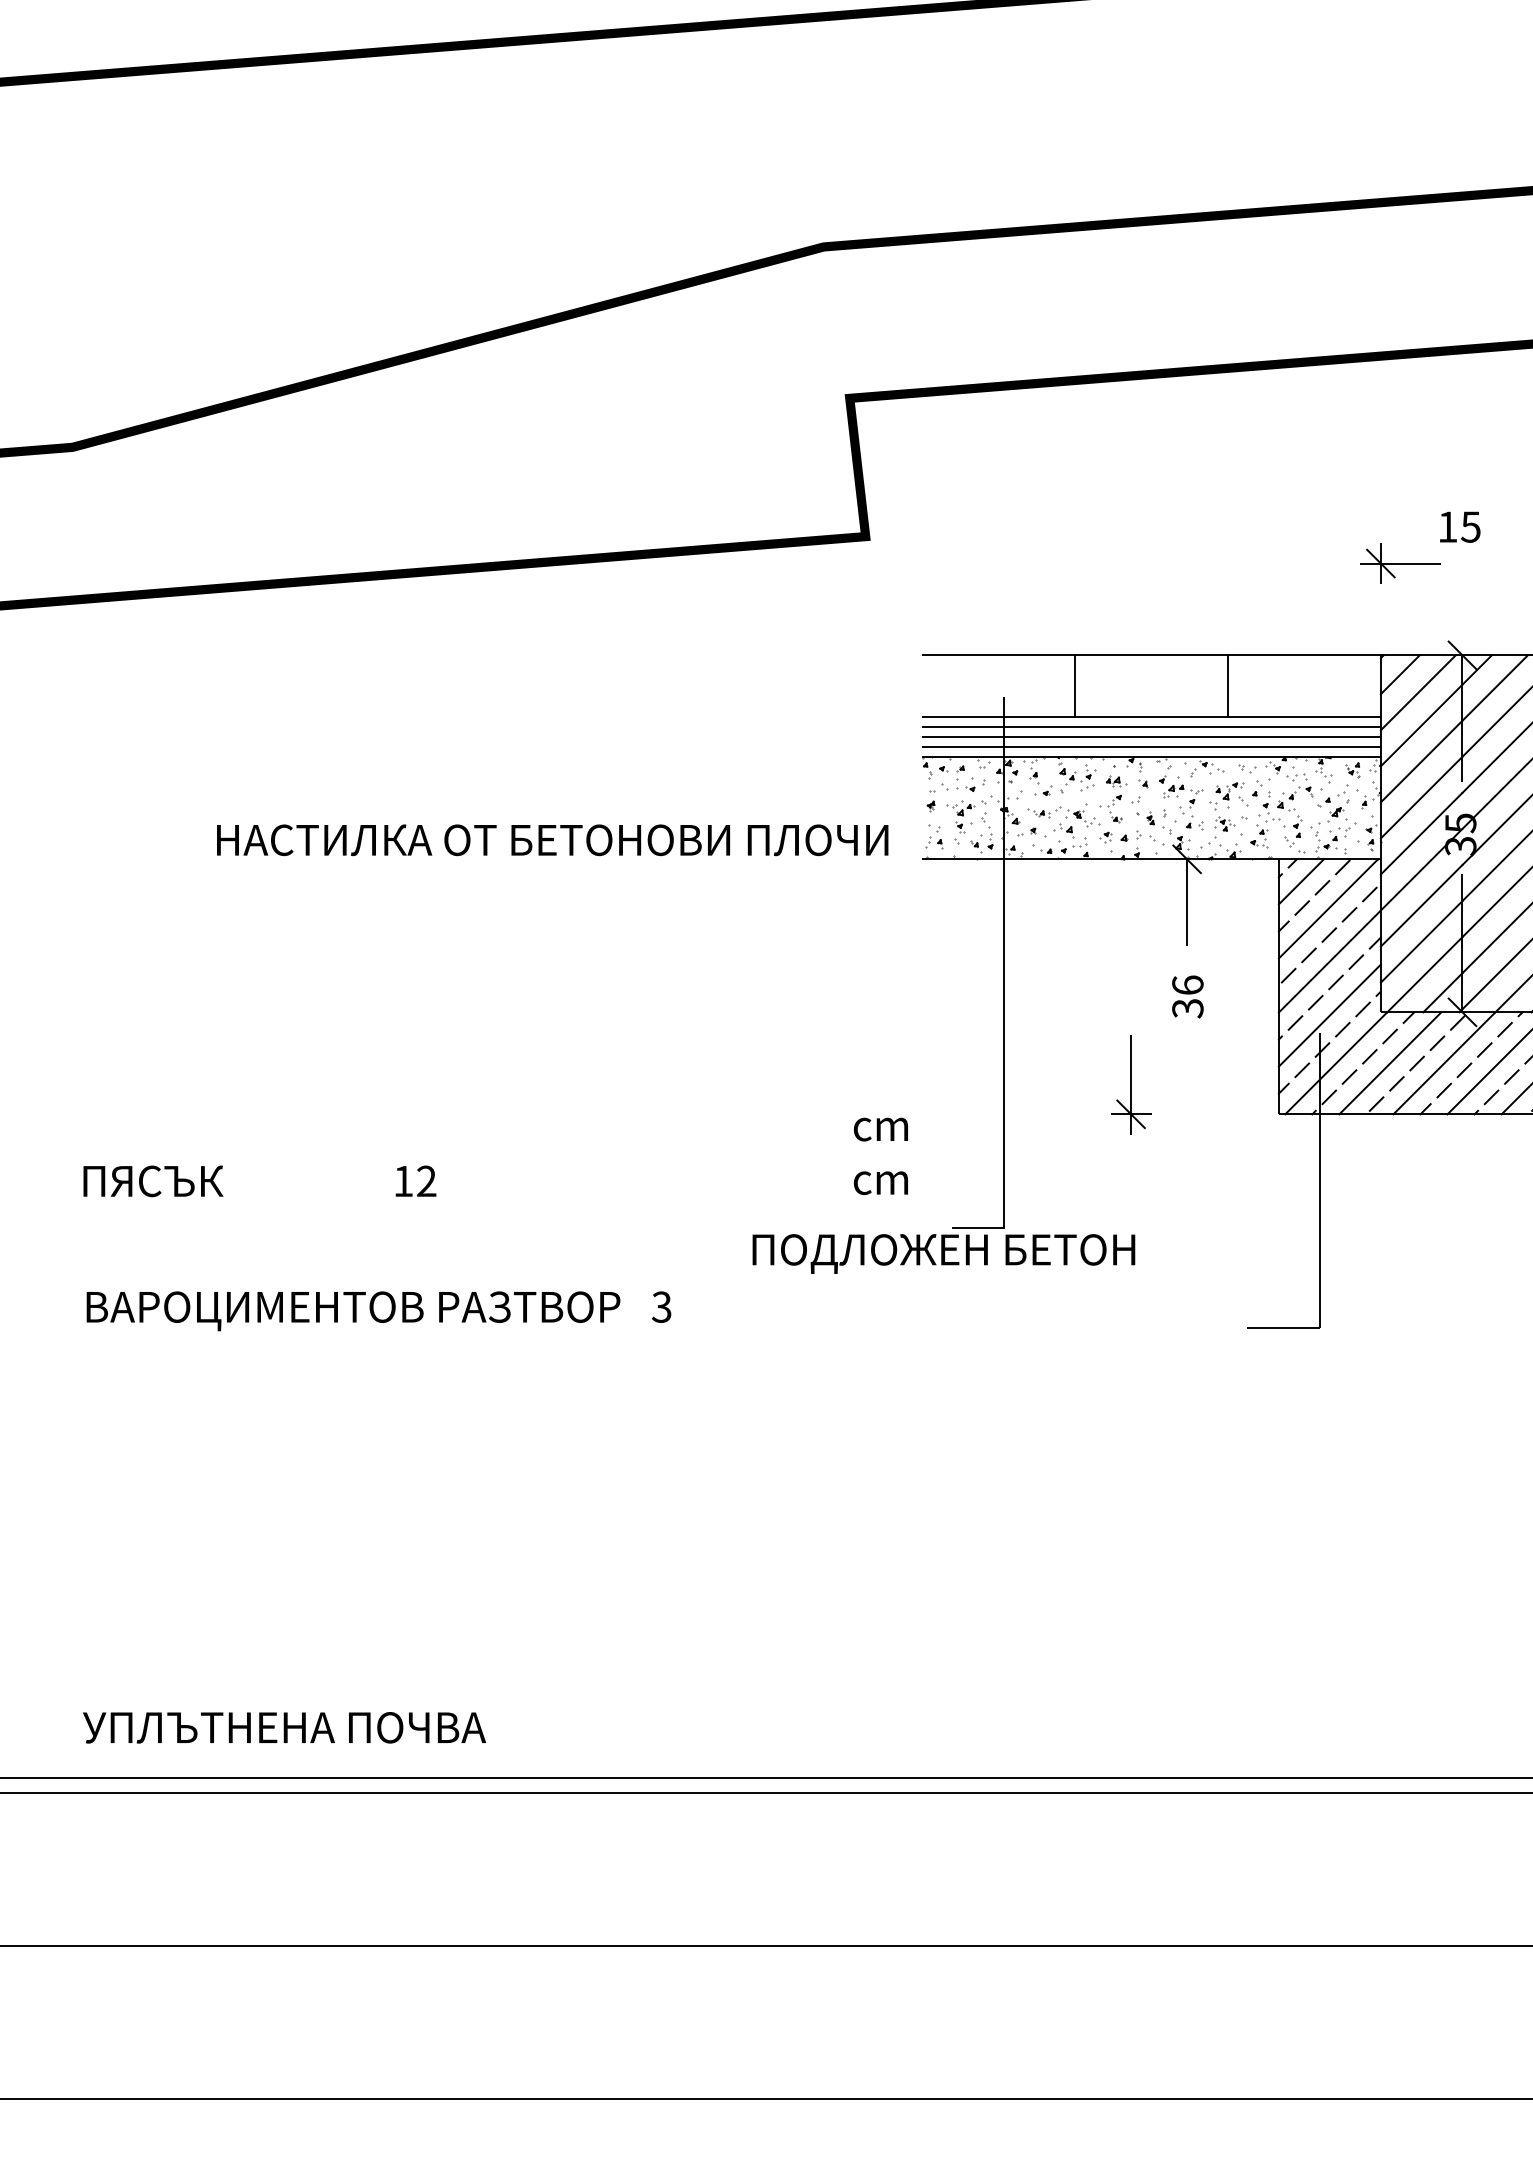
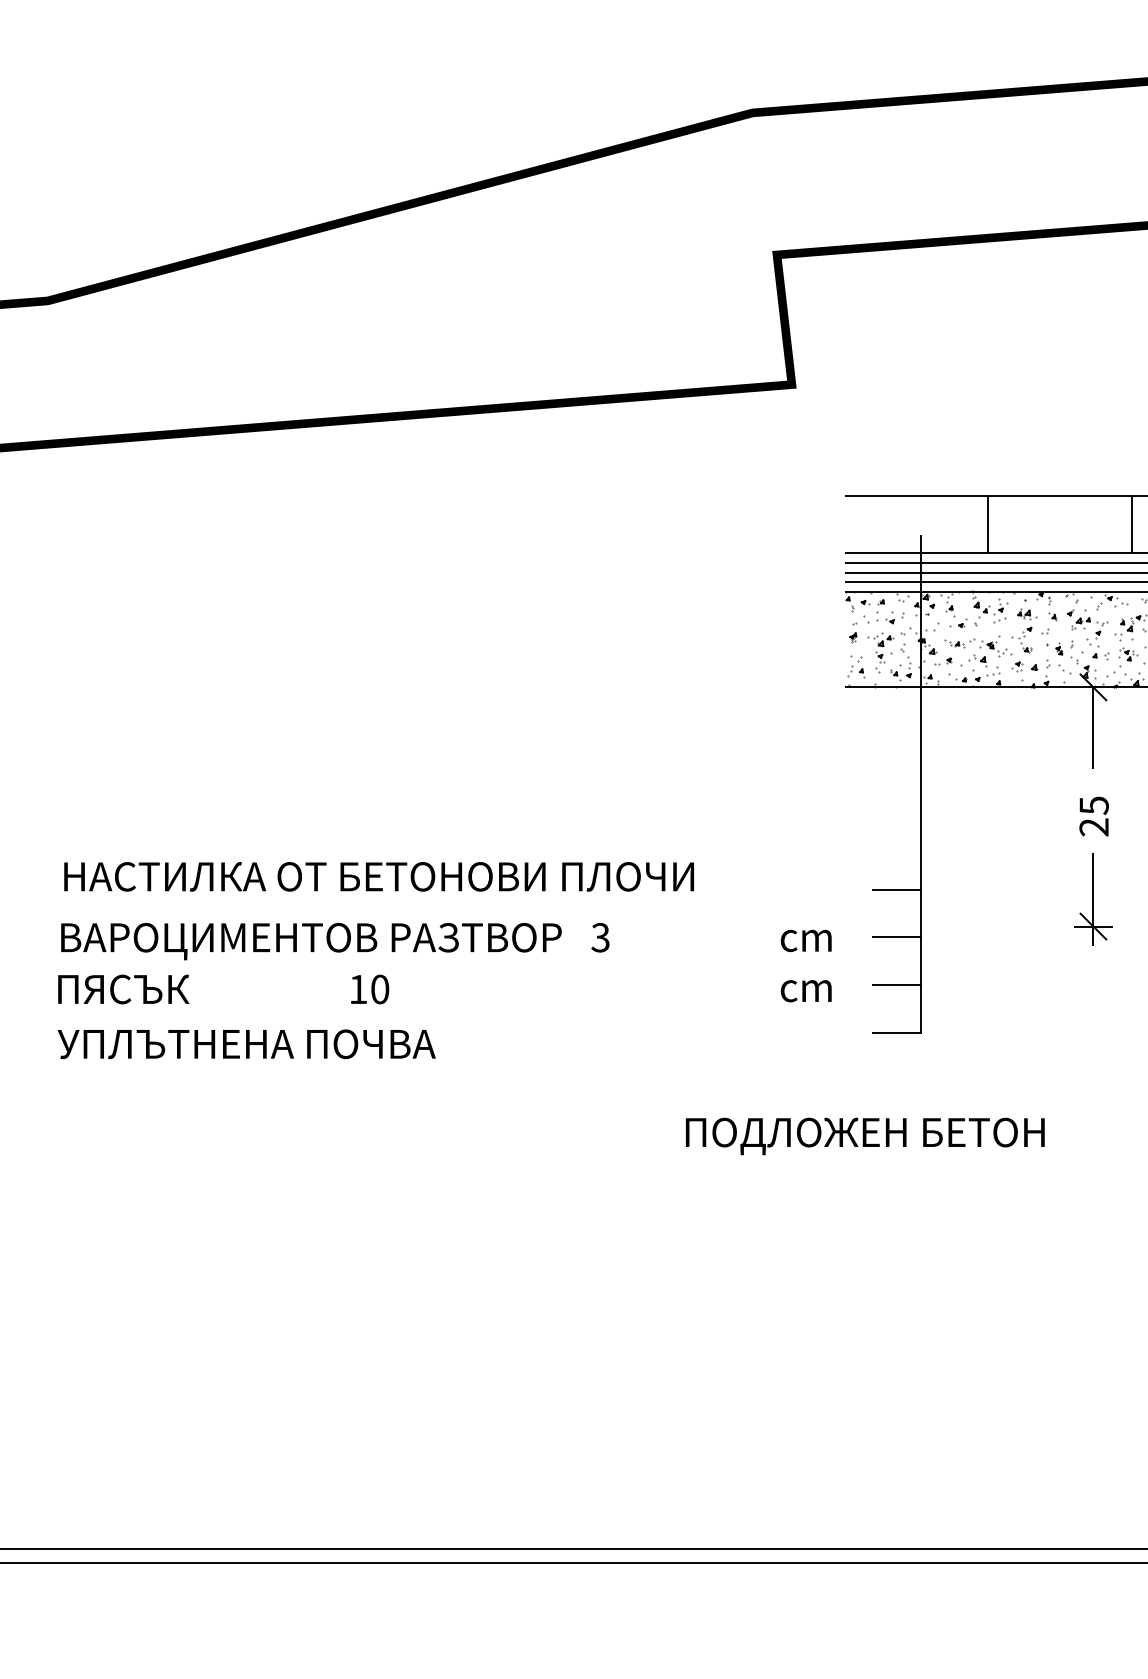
text: (552, 840) -> (378, 877), moved
text: (1187, 996) -> (1093, 816), 36 -> 25
line: (977, 1074) -> (896, 889), added
part: (1131, 1084) -> (1093, 898), moved
line: (977, 1125) -> (896, 937), added
line: (977, 1176) -> (896, 984), added
text: (426, 1181) -> (379, 989), 12 -> 10
text: (943, 1253) -> (864, 1135), moved
text: (378, 1311) -> (334, 941), moved
text: (284, 1727) -> (246, 1044), moved

